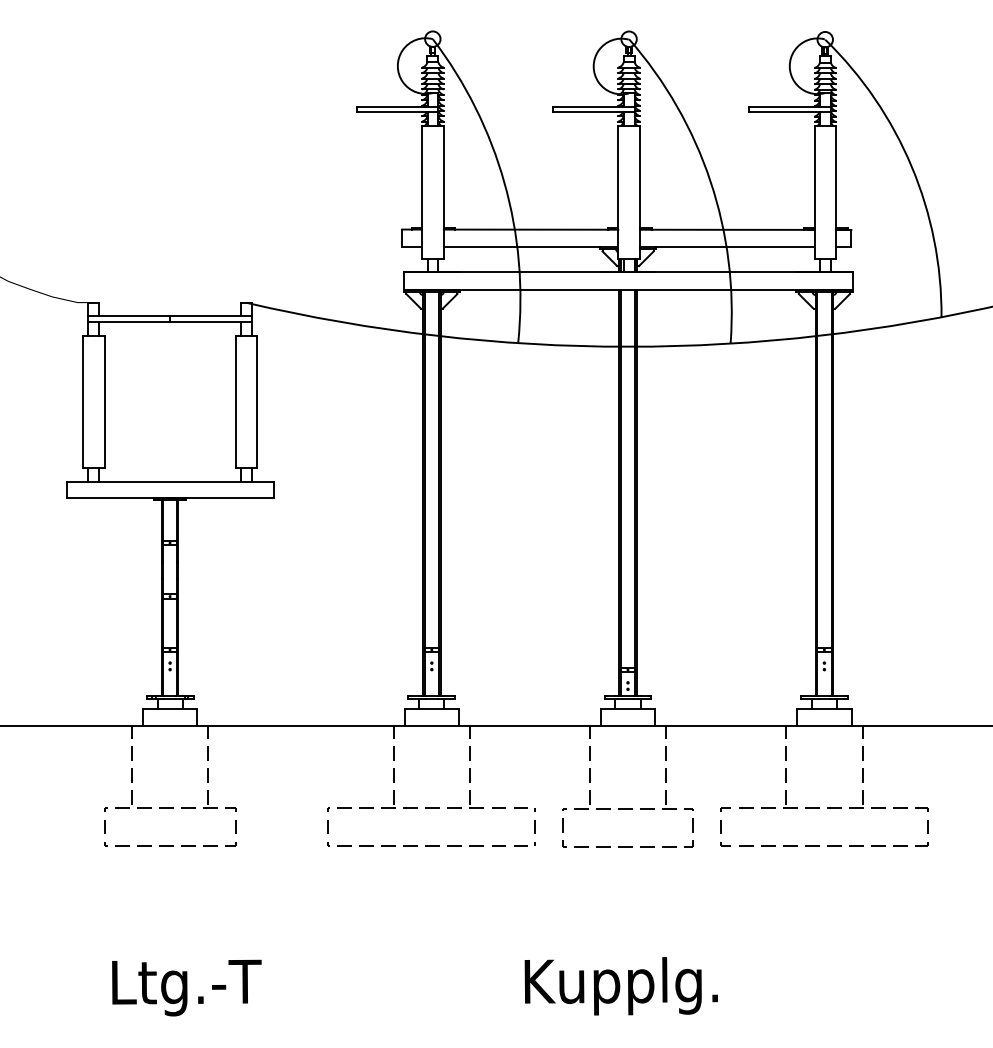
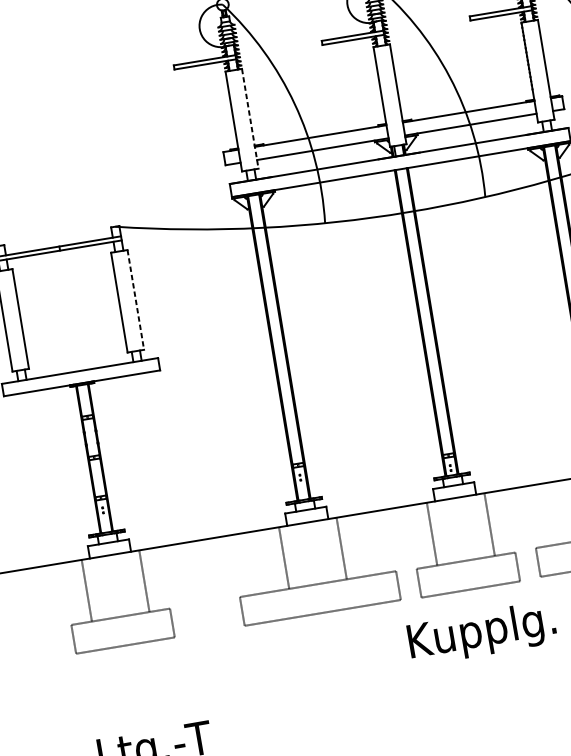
line: (443, 192) -> (250, 119), solid -> dashed
line: (257, 402) -> (136, 300), solid -> dashed
text: (620, 986) -> (481, 633), moved

